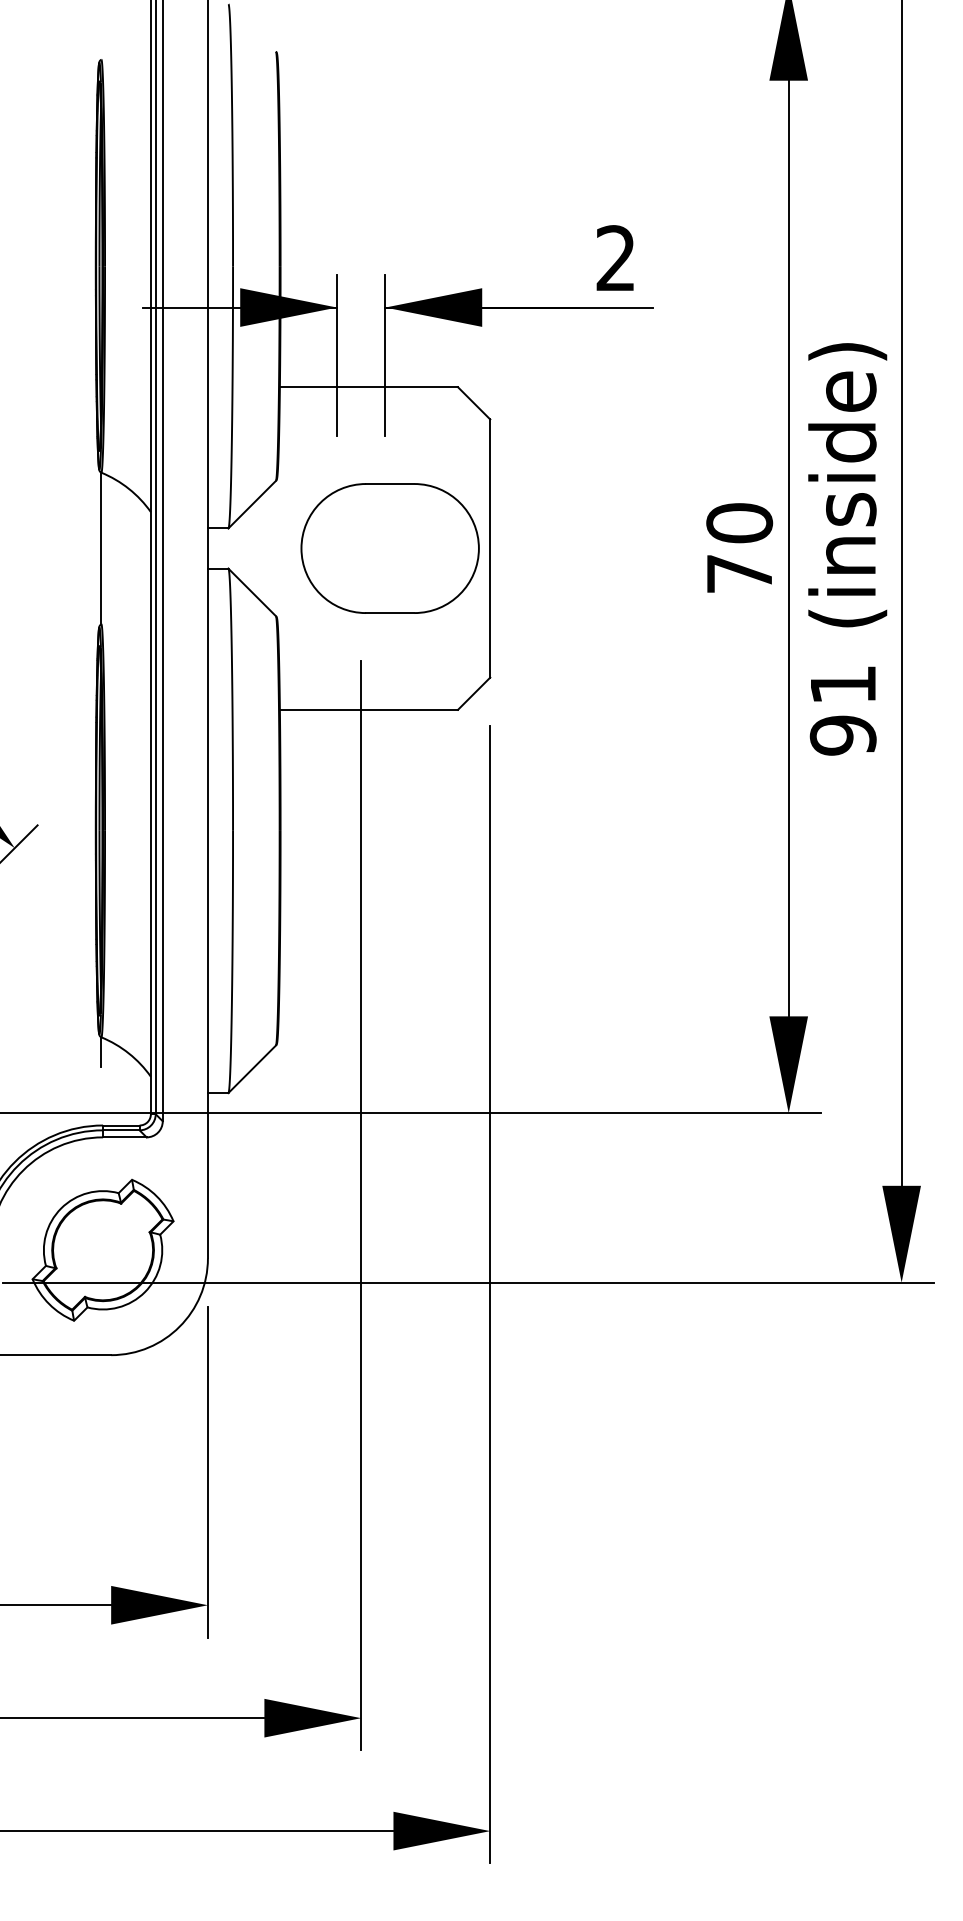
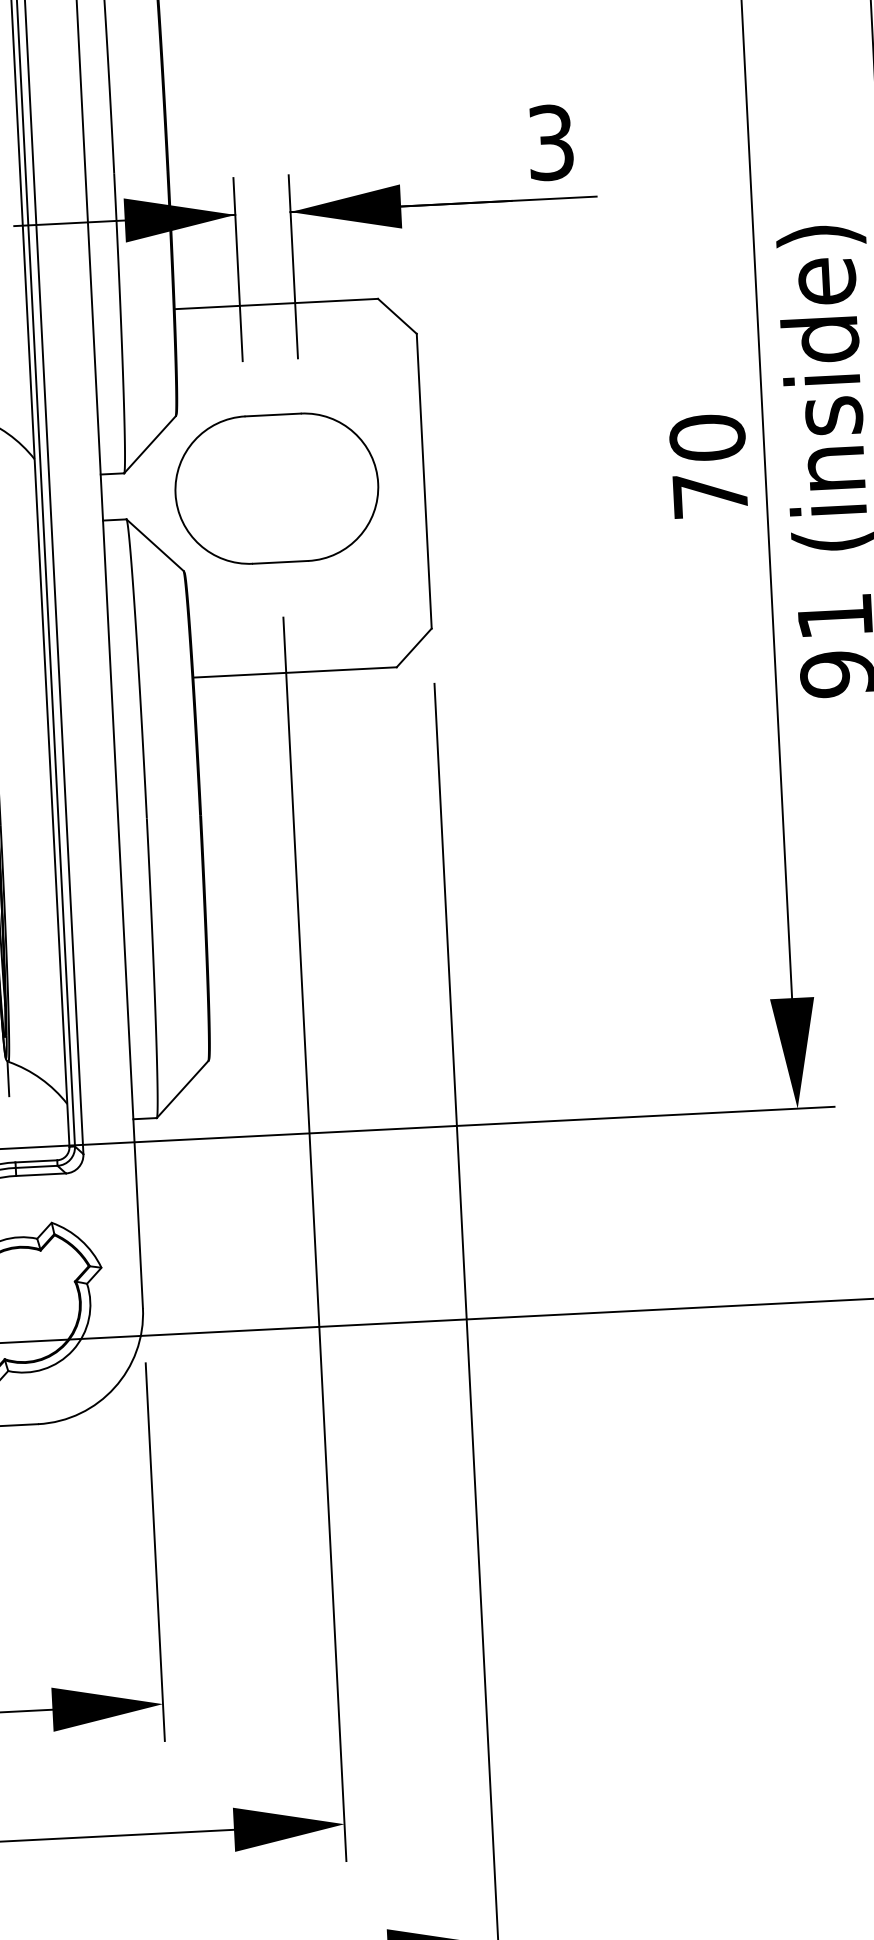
text: (615, 258) -> (550, 142), 2 -> 3
part: (389, 548) -> (276, 488), moved

